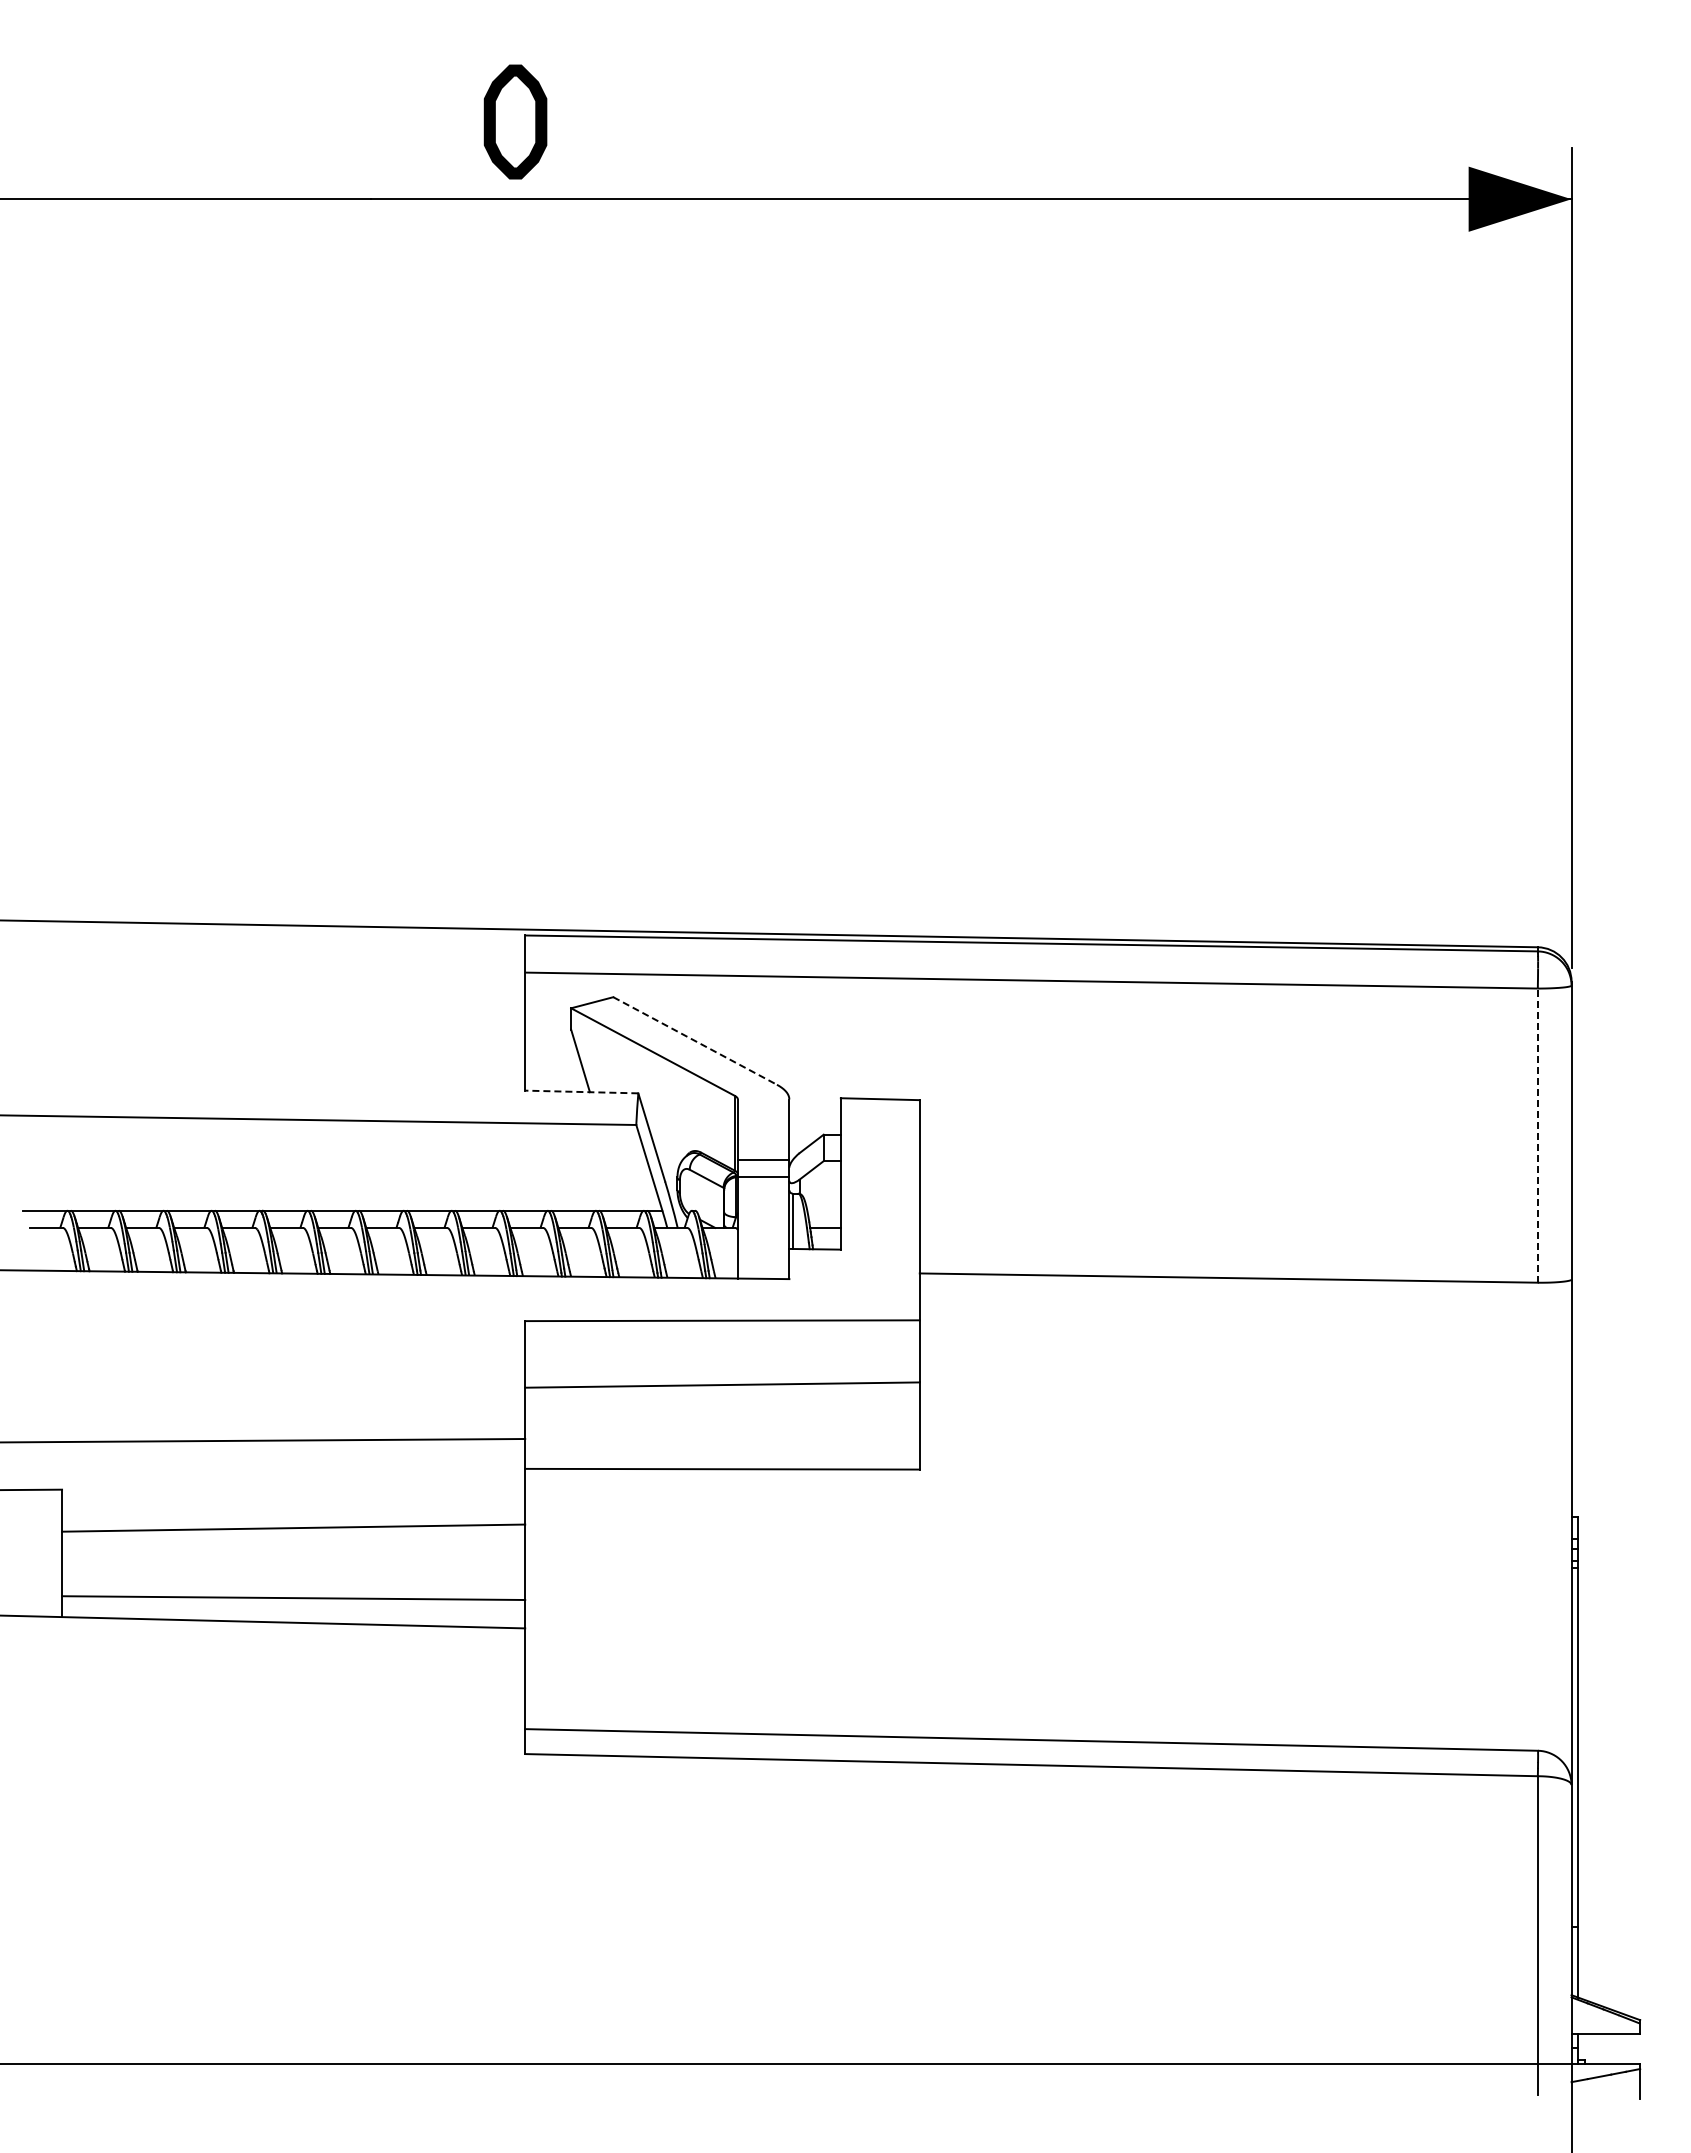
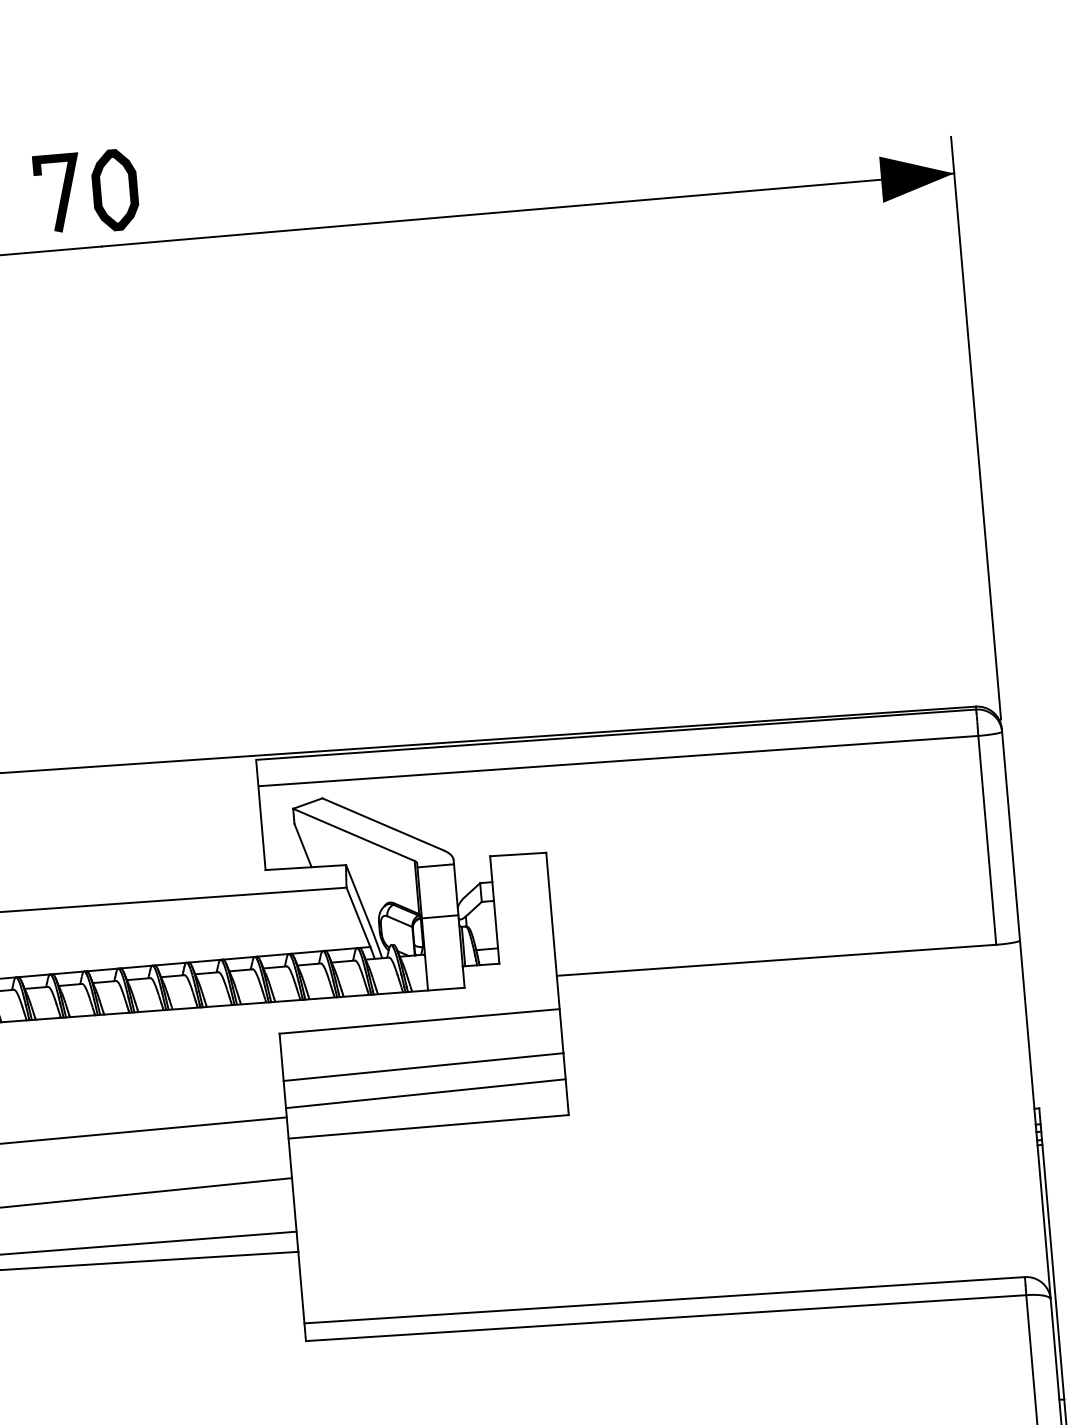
line: (320, 121) -> (61, 194), added
part: (515, 121) -> (115, 189), moved
line: (695, 1040) -> (383, 824), dashed -> solid
line: (581, 1092) -> (305, 867), dashed -> solid
line: (1537, 1135) -> (987, 840), dashed -> solid
line: (763, 1160) -> (435, 866), moved
line: (722, 1422) -> (425, 1093), added

